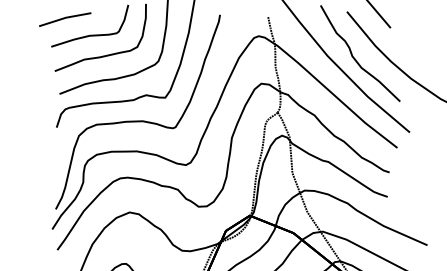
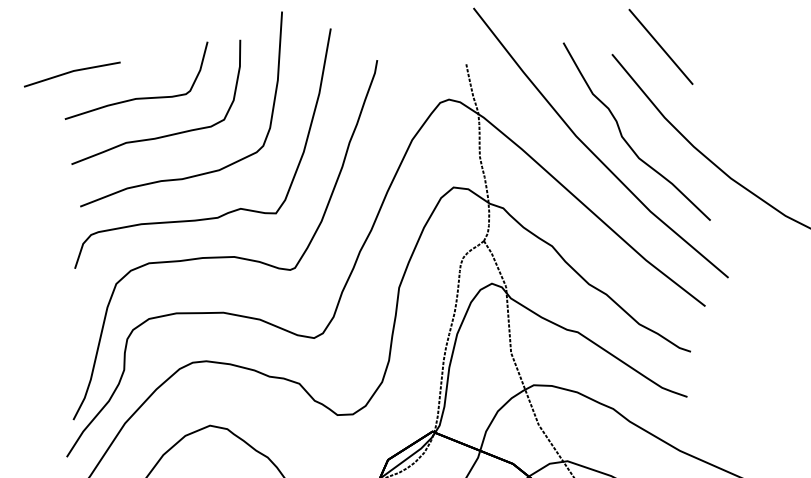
line: (65, 18) -> (72, 72), moved

